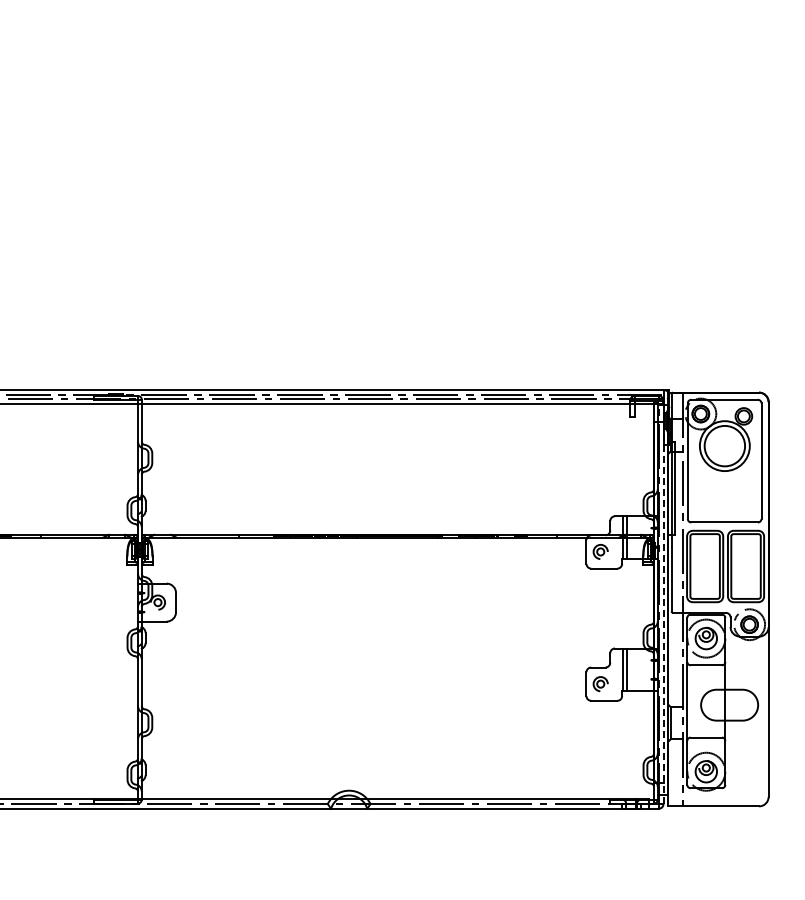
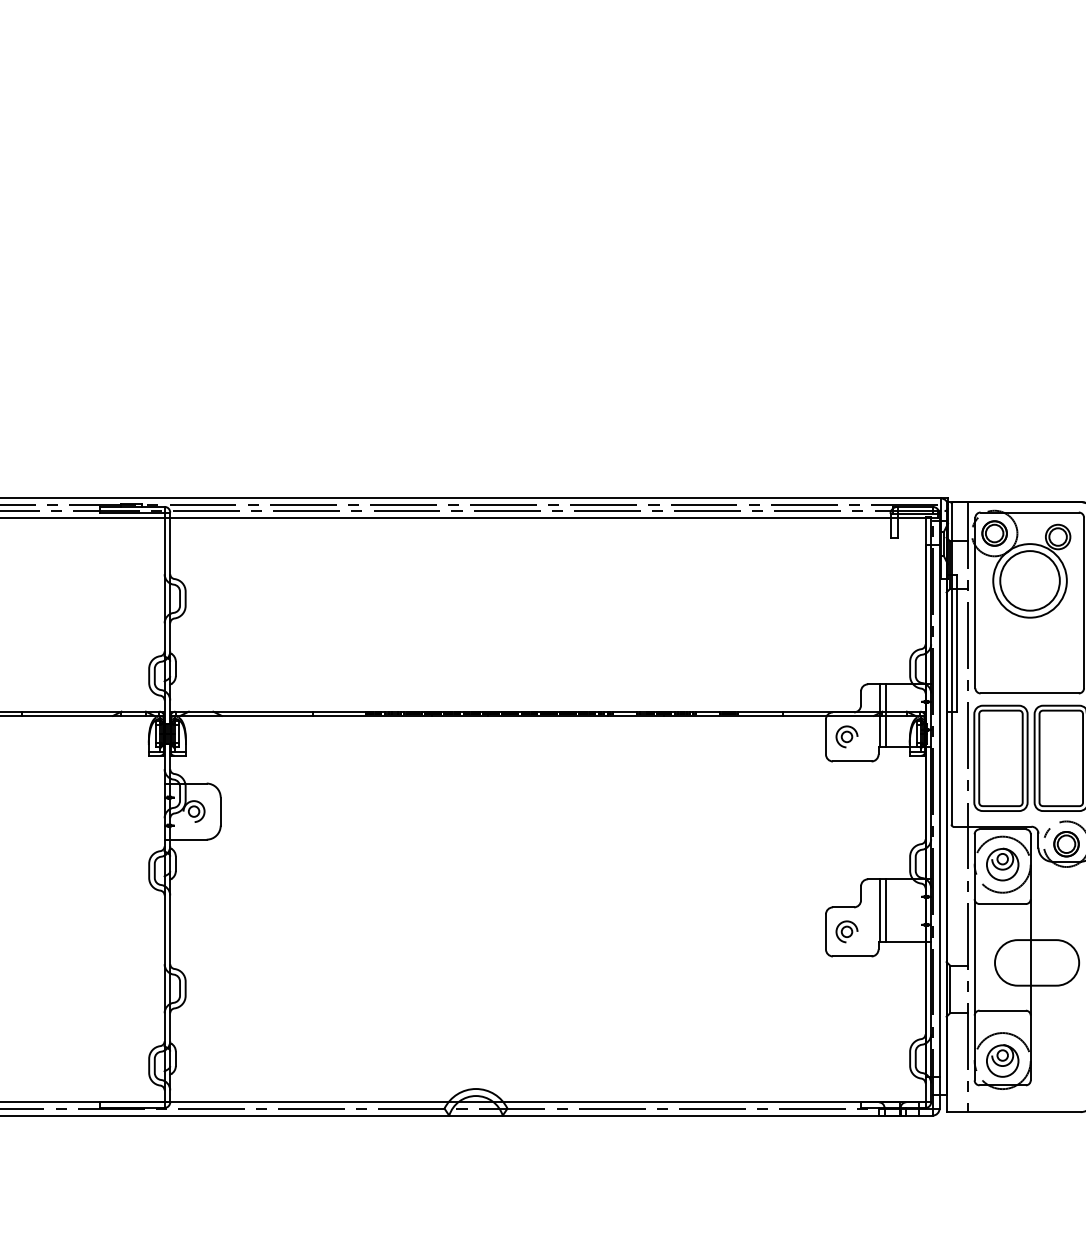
line: (663, 602) -> (939, 811), dashed -> solid

